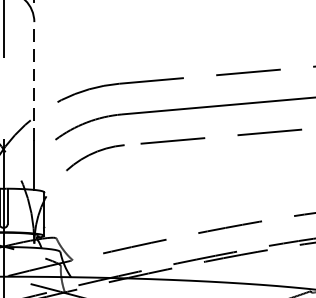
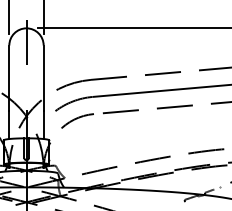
line: (34, 81) -> (43, 78), dashed -> solid

